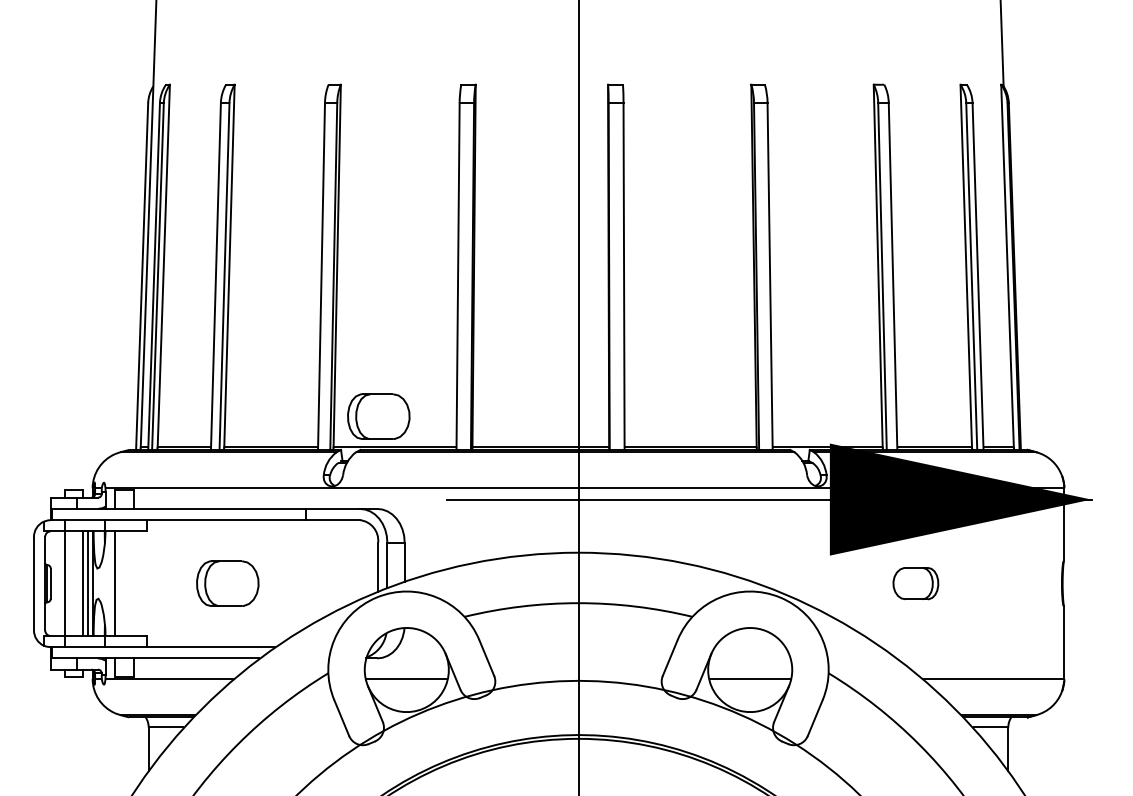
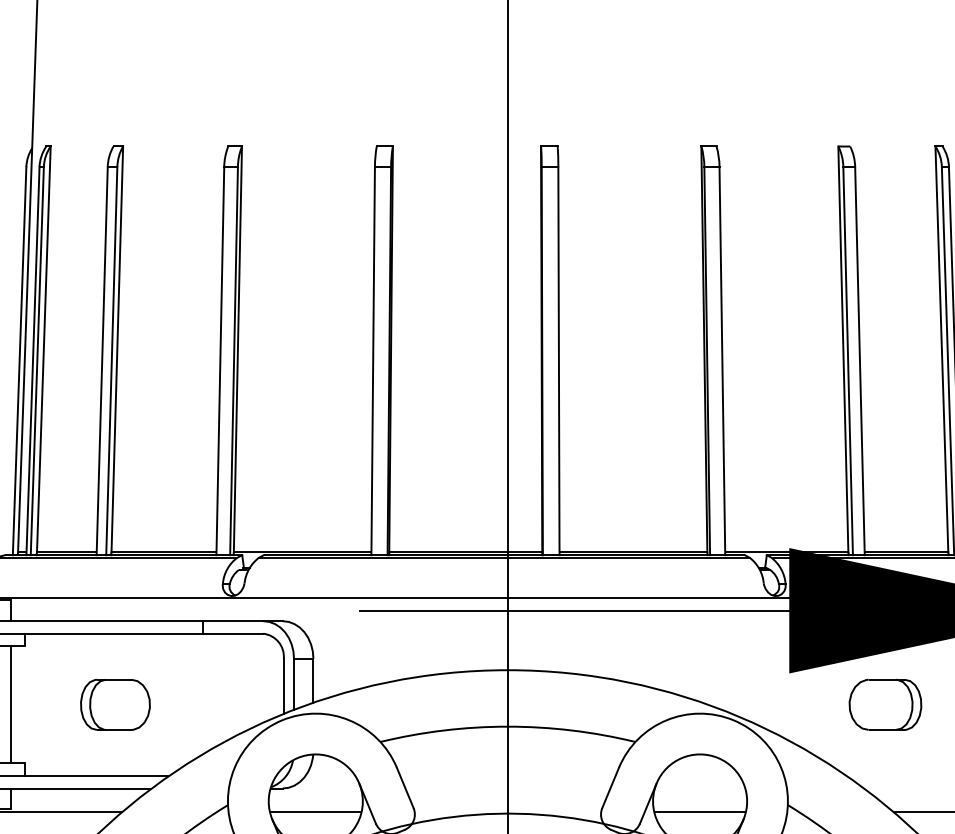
part: (378, 416) -> (284, 517), removed
line: (134, 583) -> (11, 704), added
part: (915, 583) -> (885, 704), size x1.43

